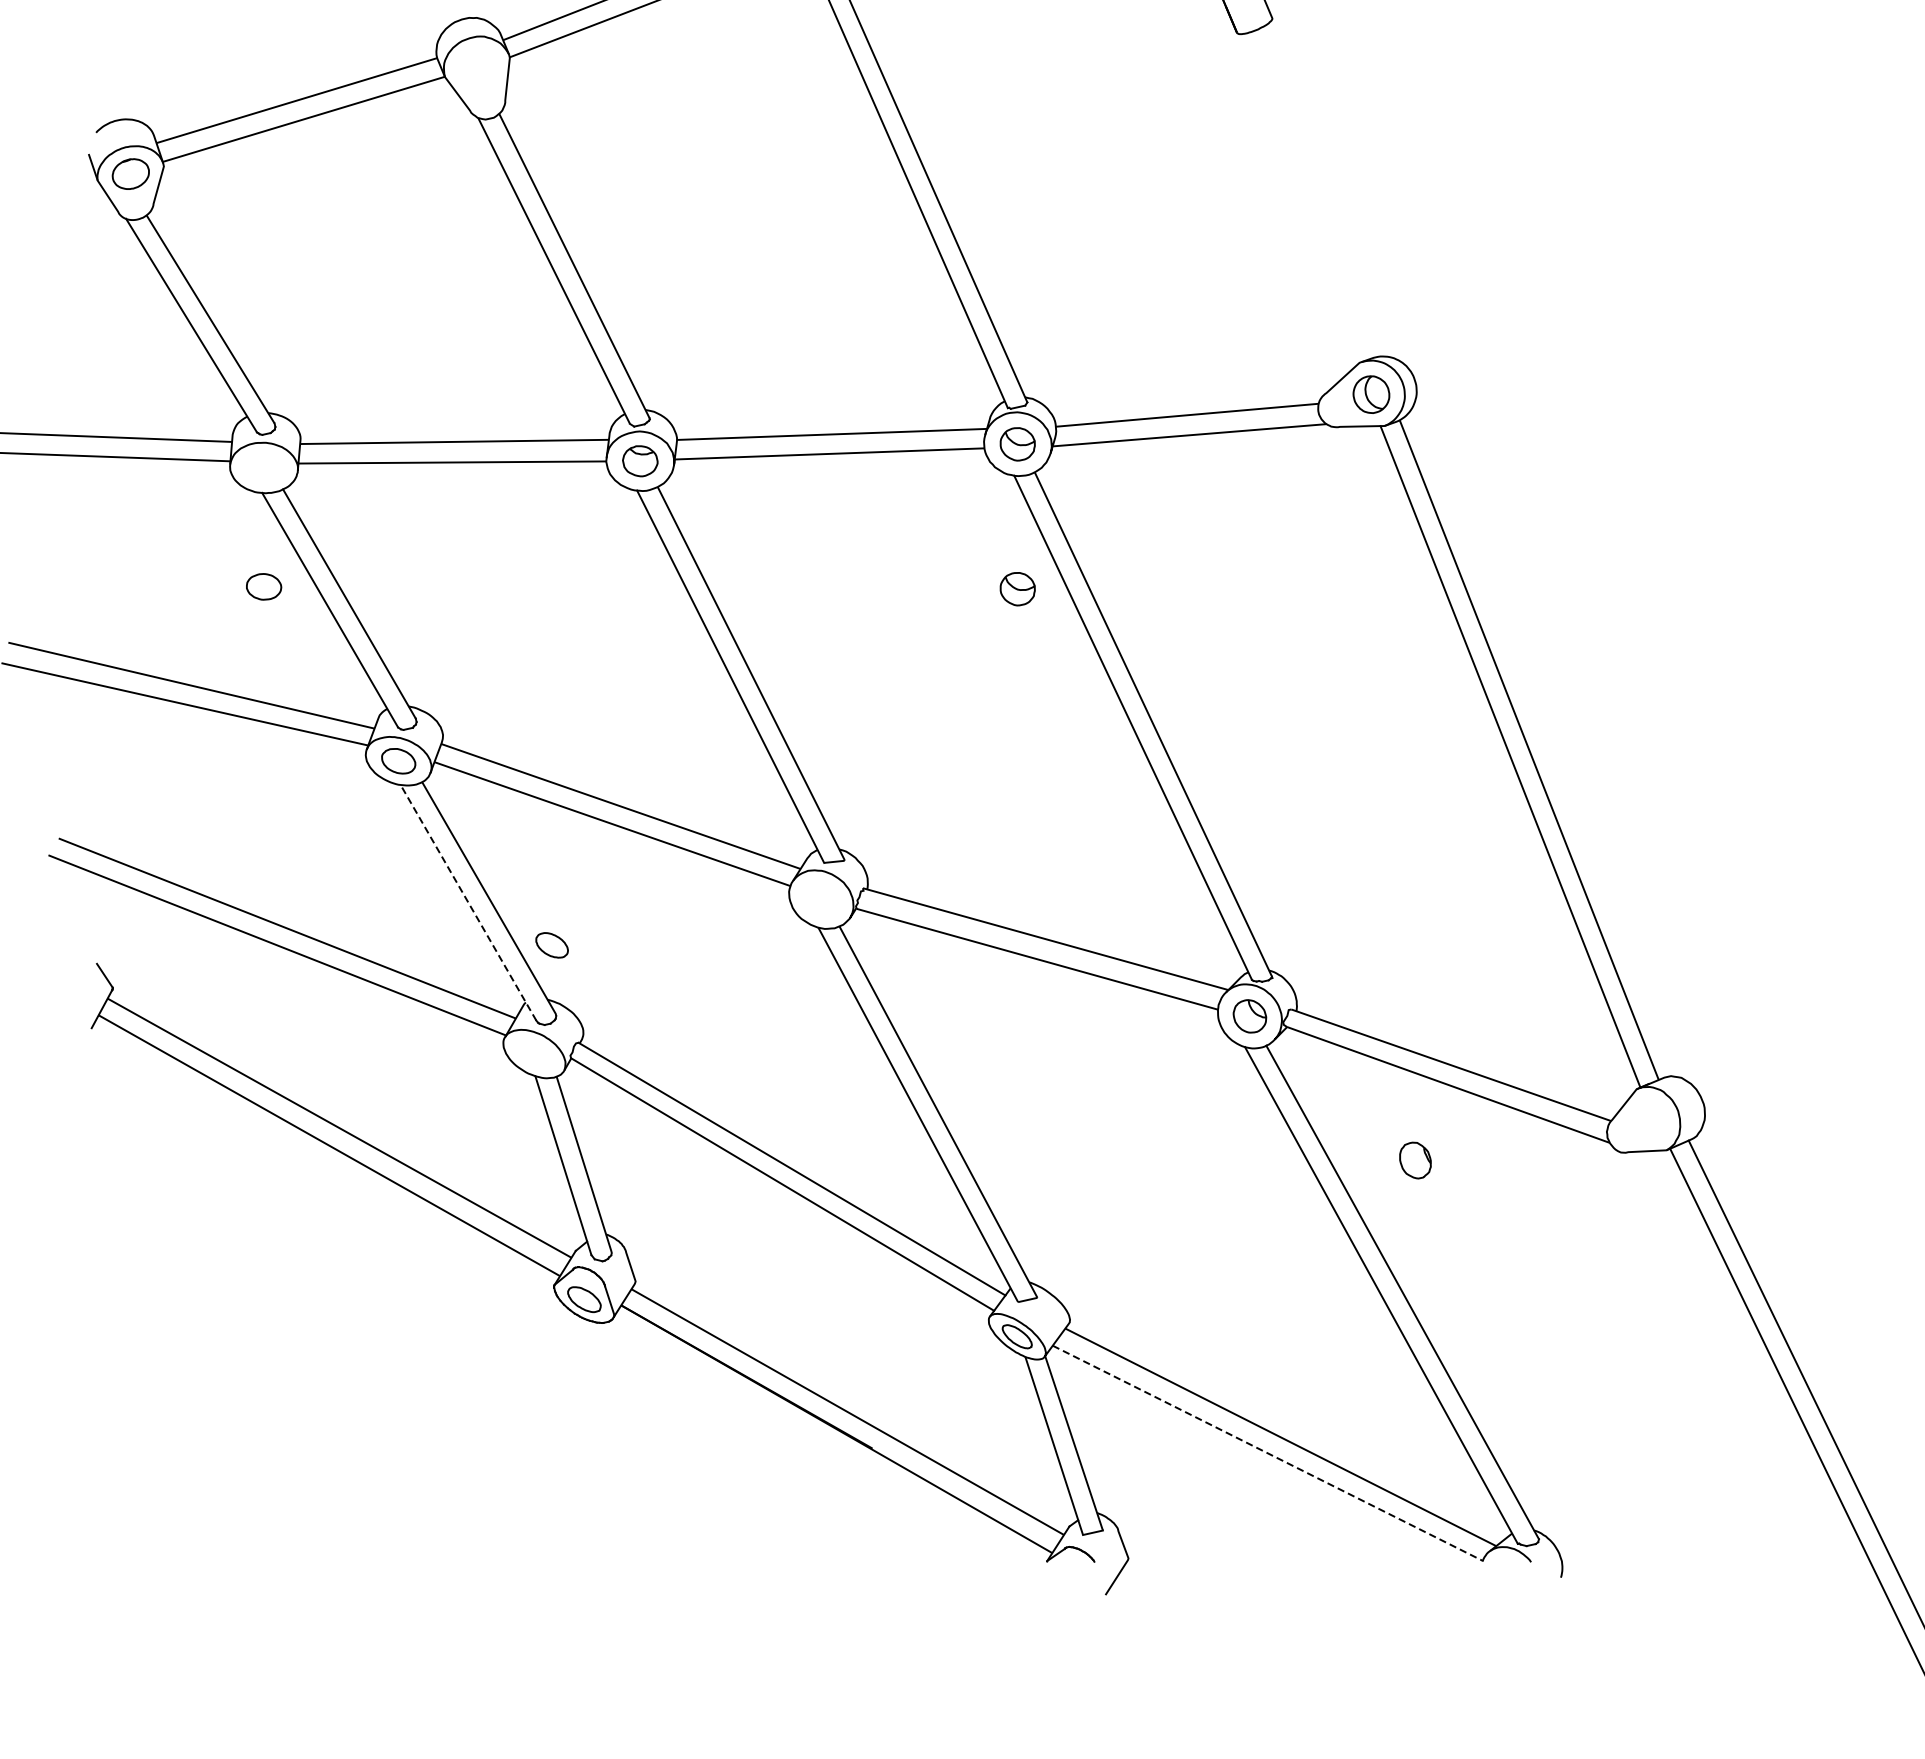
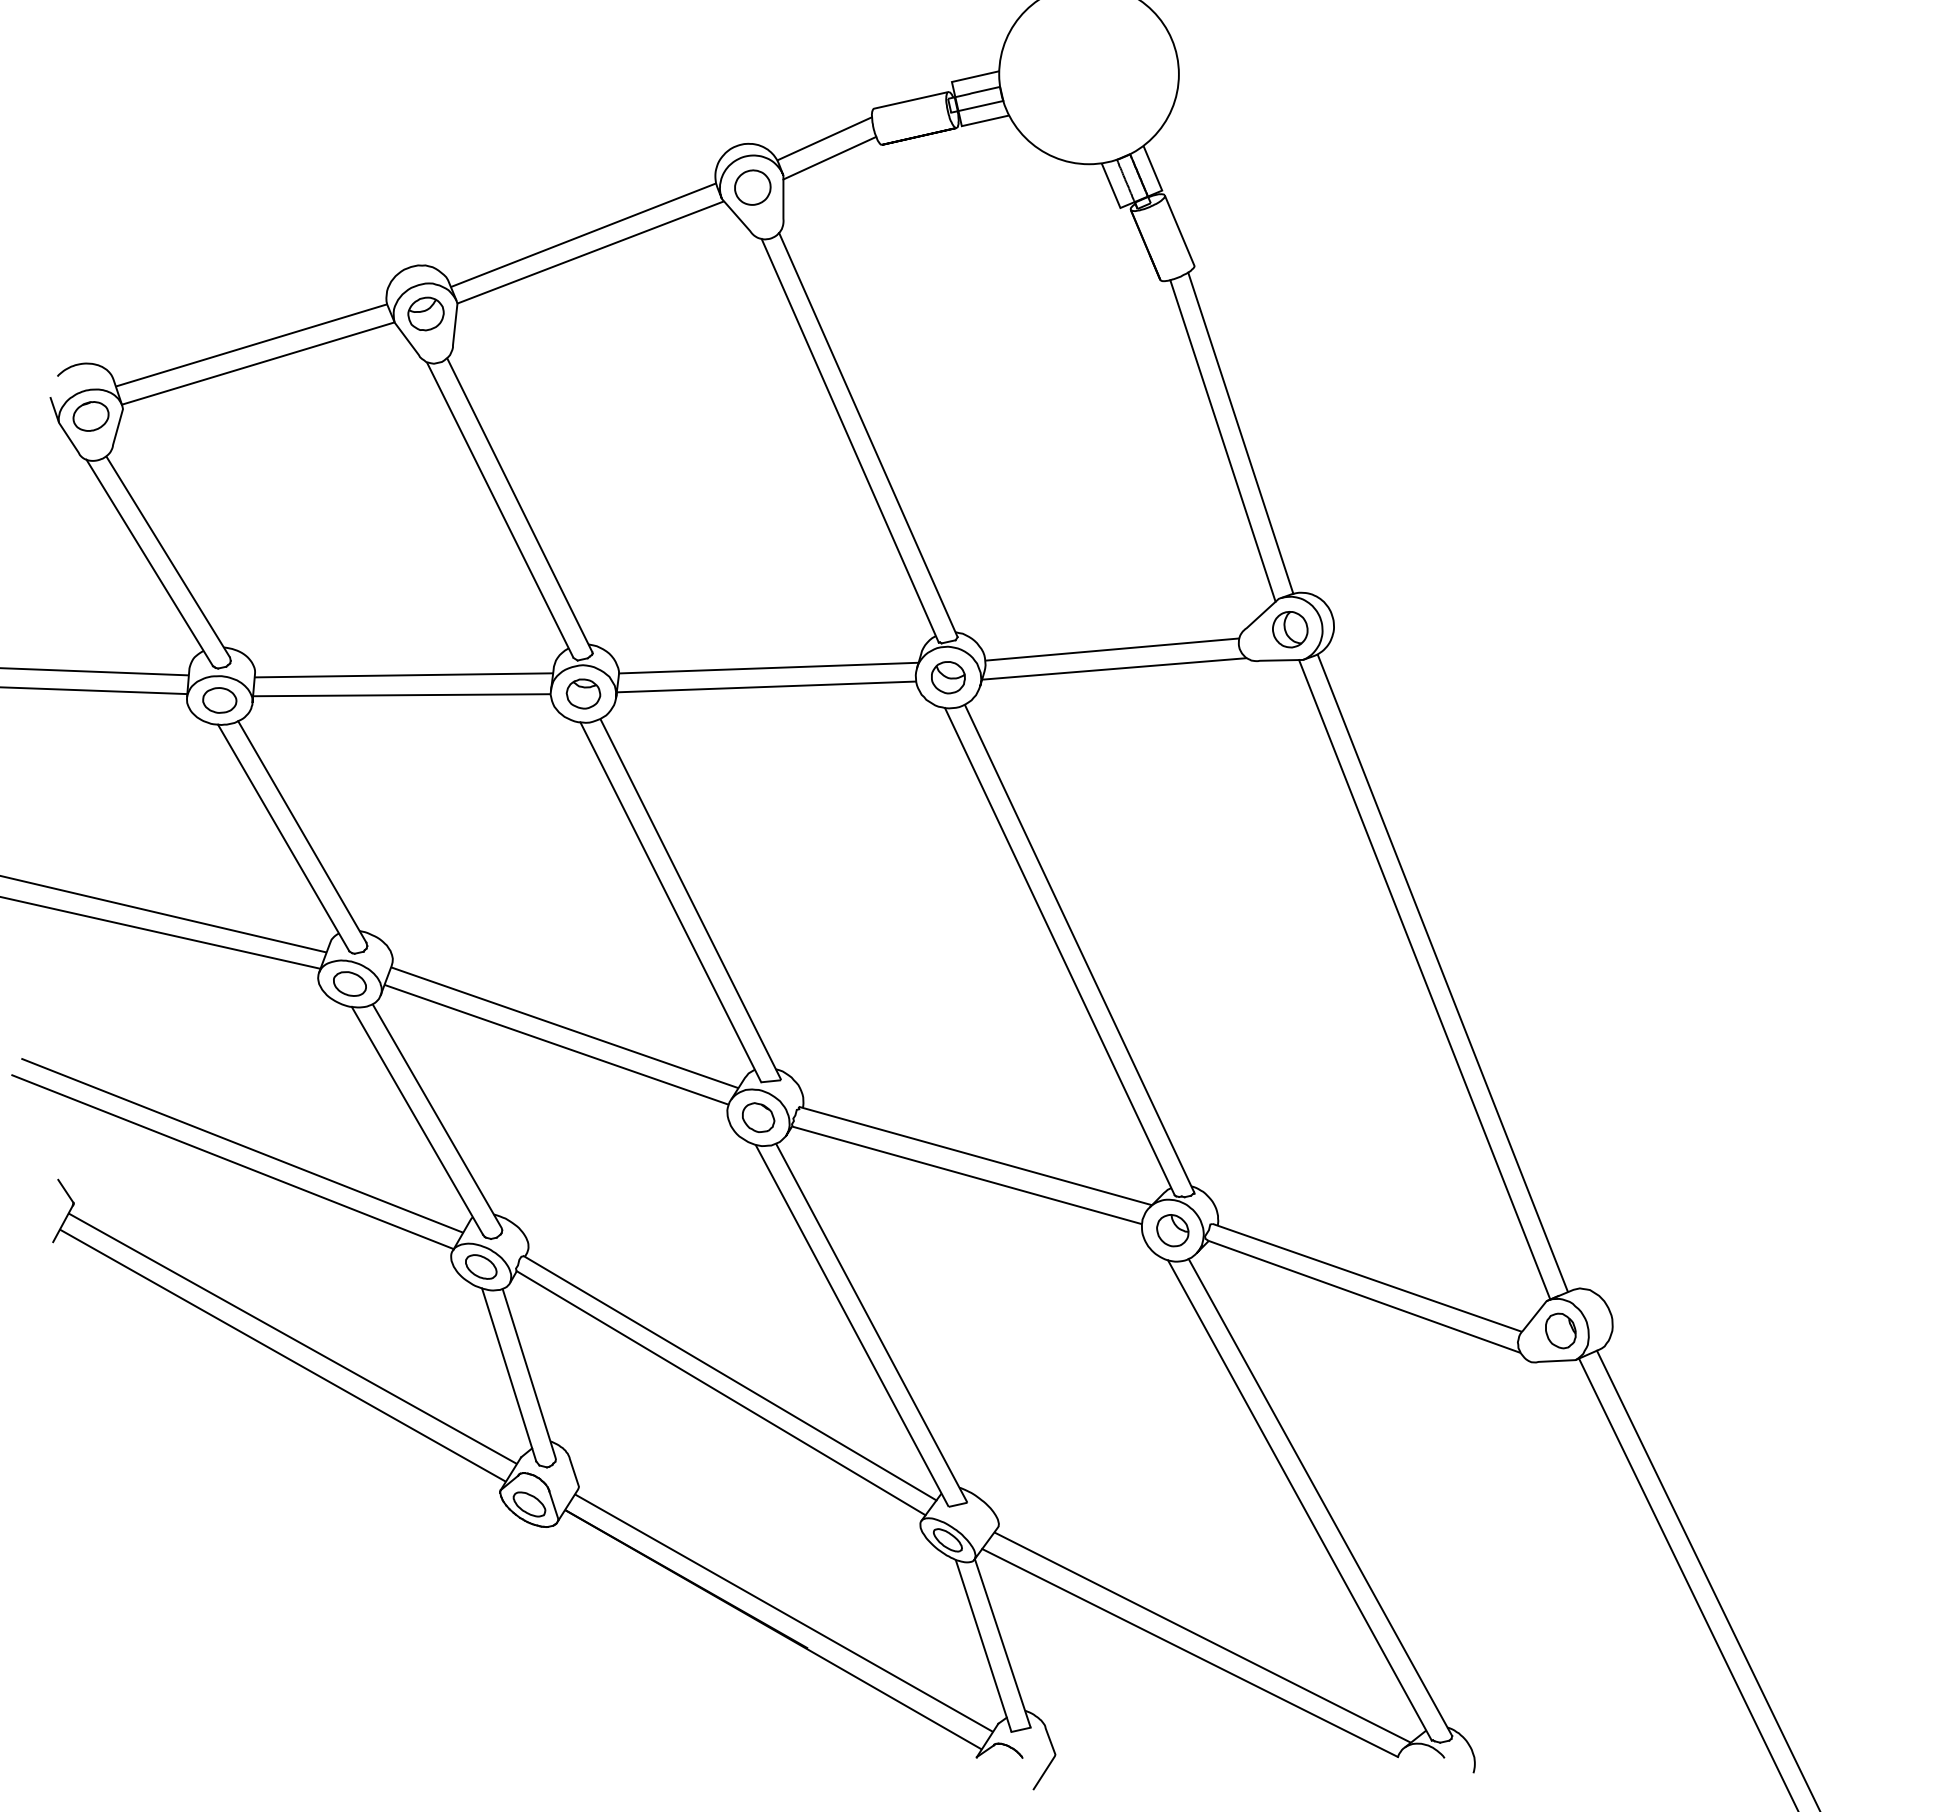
part: (476, 67) -> (425, 313), added
line: (1319, 190) -> (1240, 432), added
line: (1301, 198) -> (1222, 440), added
part: (263, 586) -> (219, 700), moved
part: (1017, 588) -> (948, 817), removed
part: (821, 899) -> (758, 1117), added
line: (468, 902) -> (417, 1120), dashed -> solid
part: (552, 944) -> (481, 1266), moved
part: (1415, 1160) -> (1560, 1330), moved
line: (1268, 1453) -> (1190, 1653), dashed -> solid

